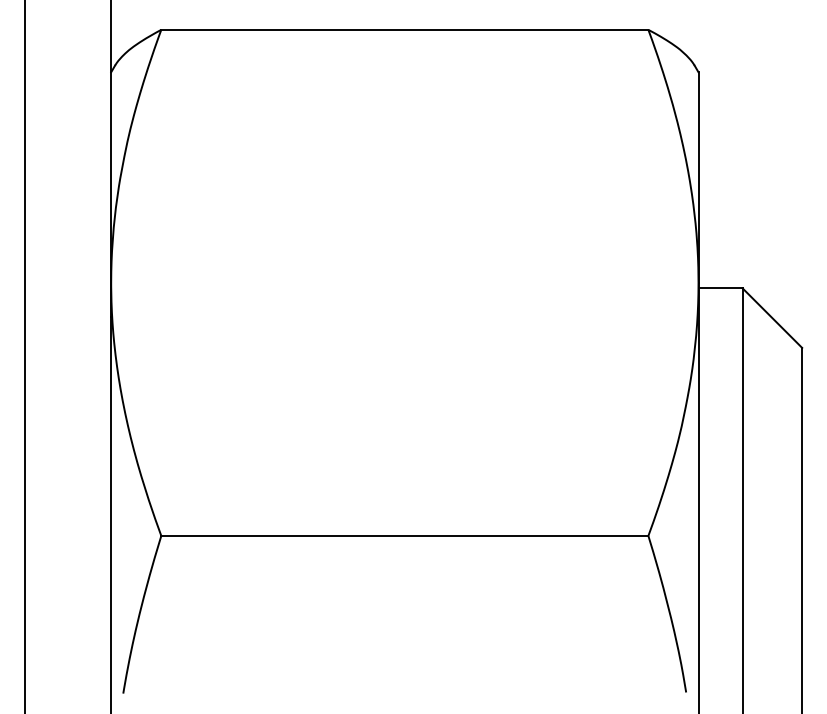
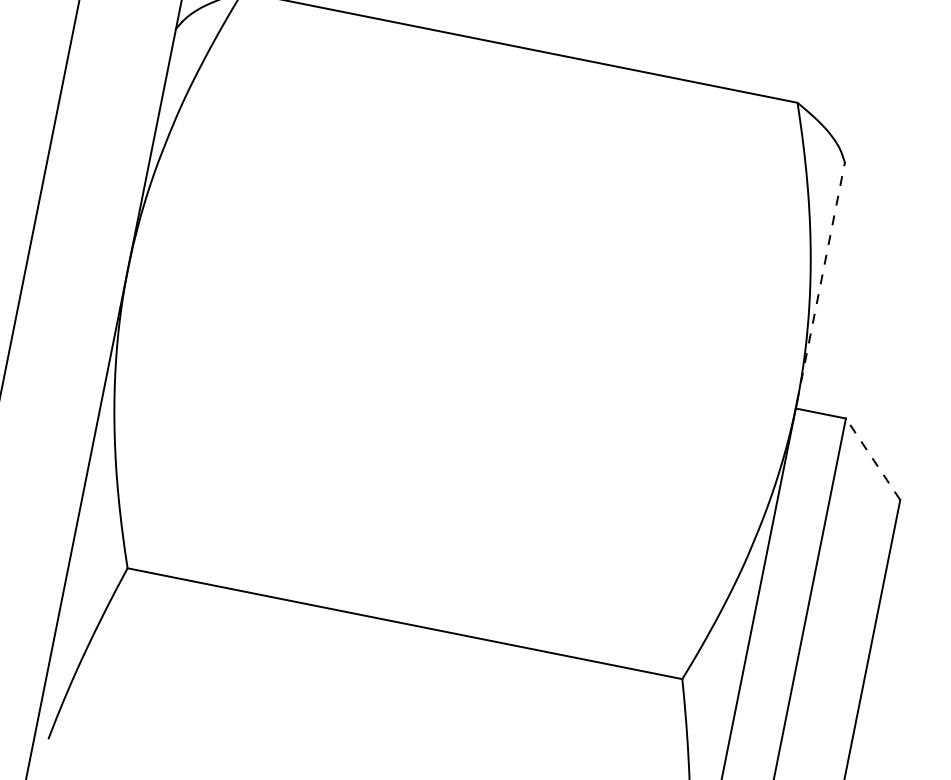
line: (698, 177) -> (820, 282), solid -> dashed
line: (772, 317) -> (873, 458), solid -> dashed

